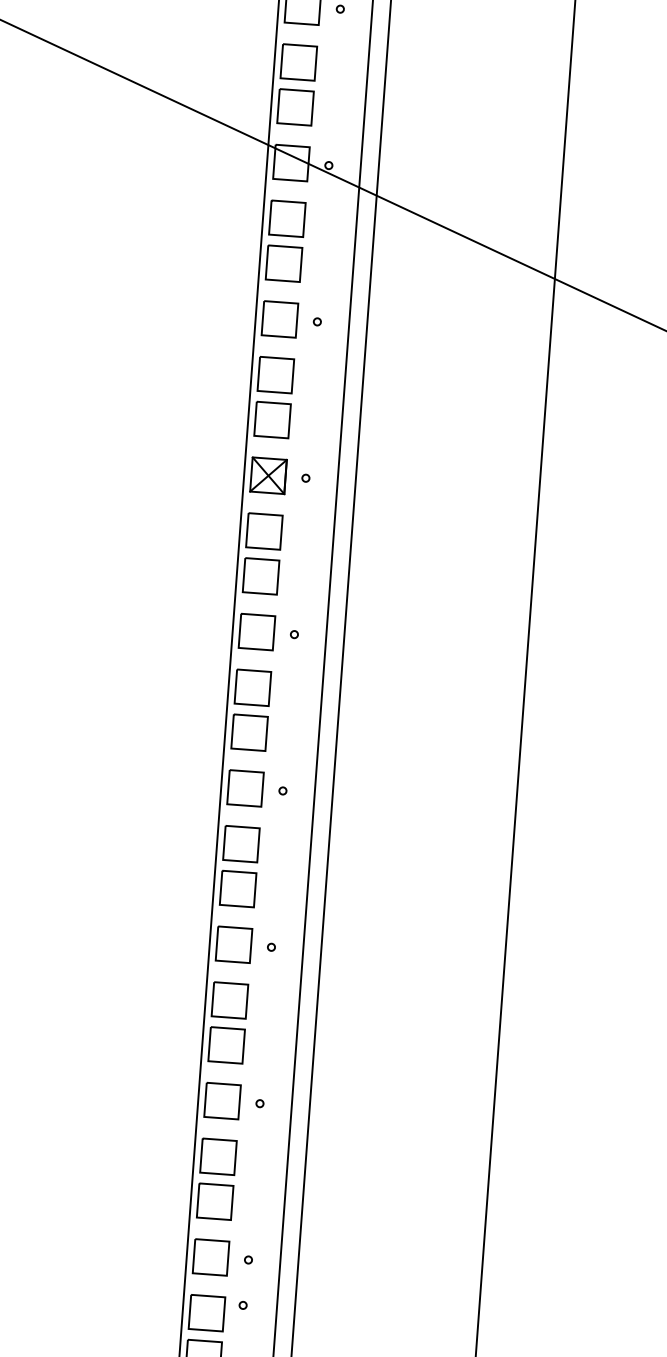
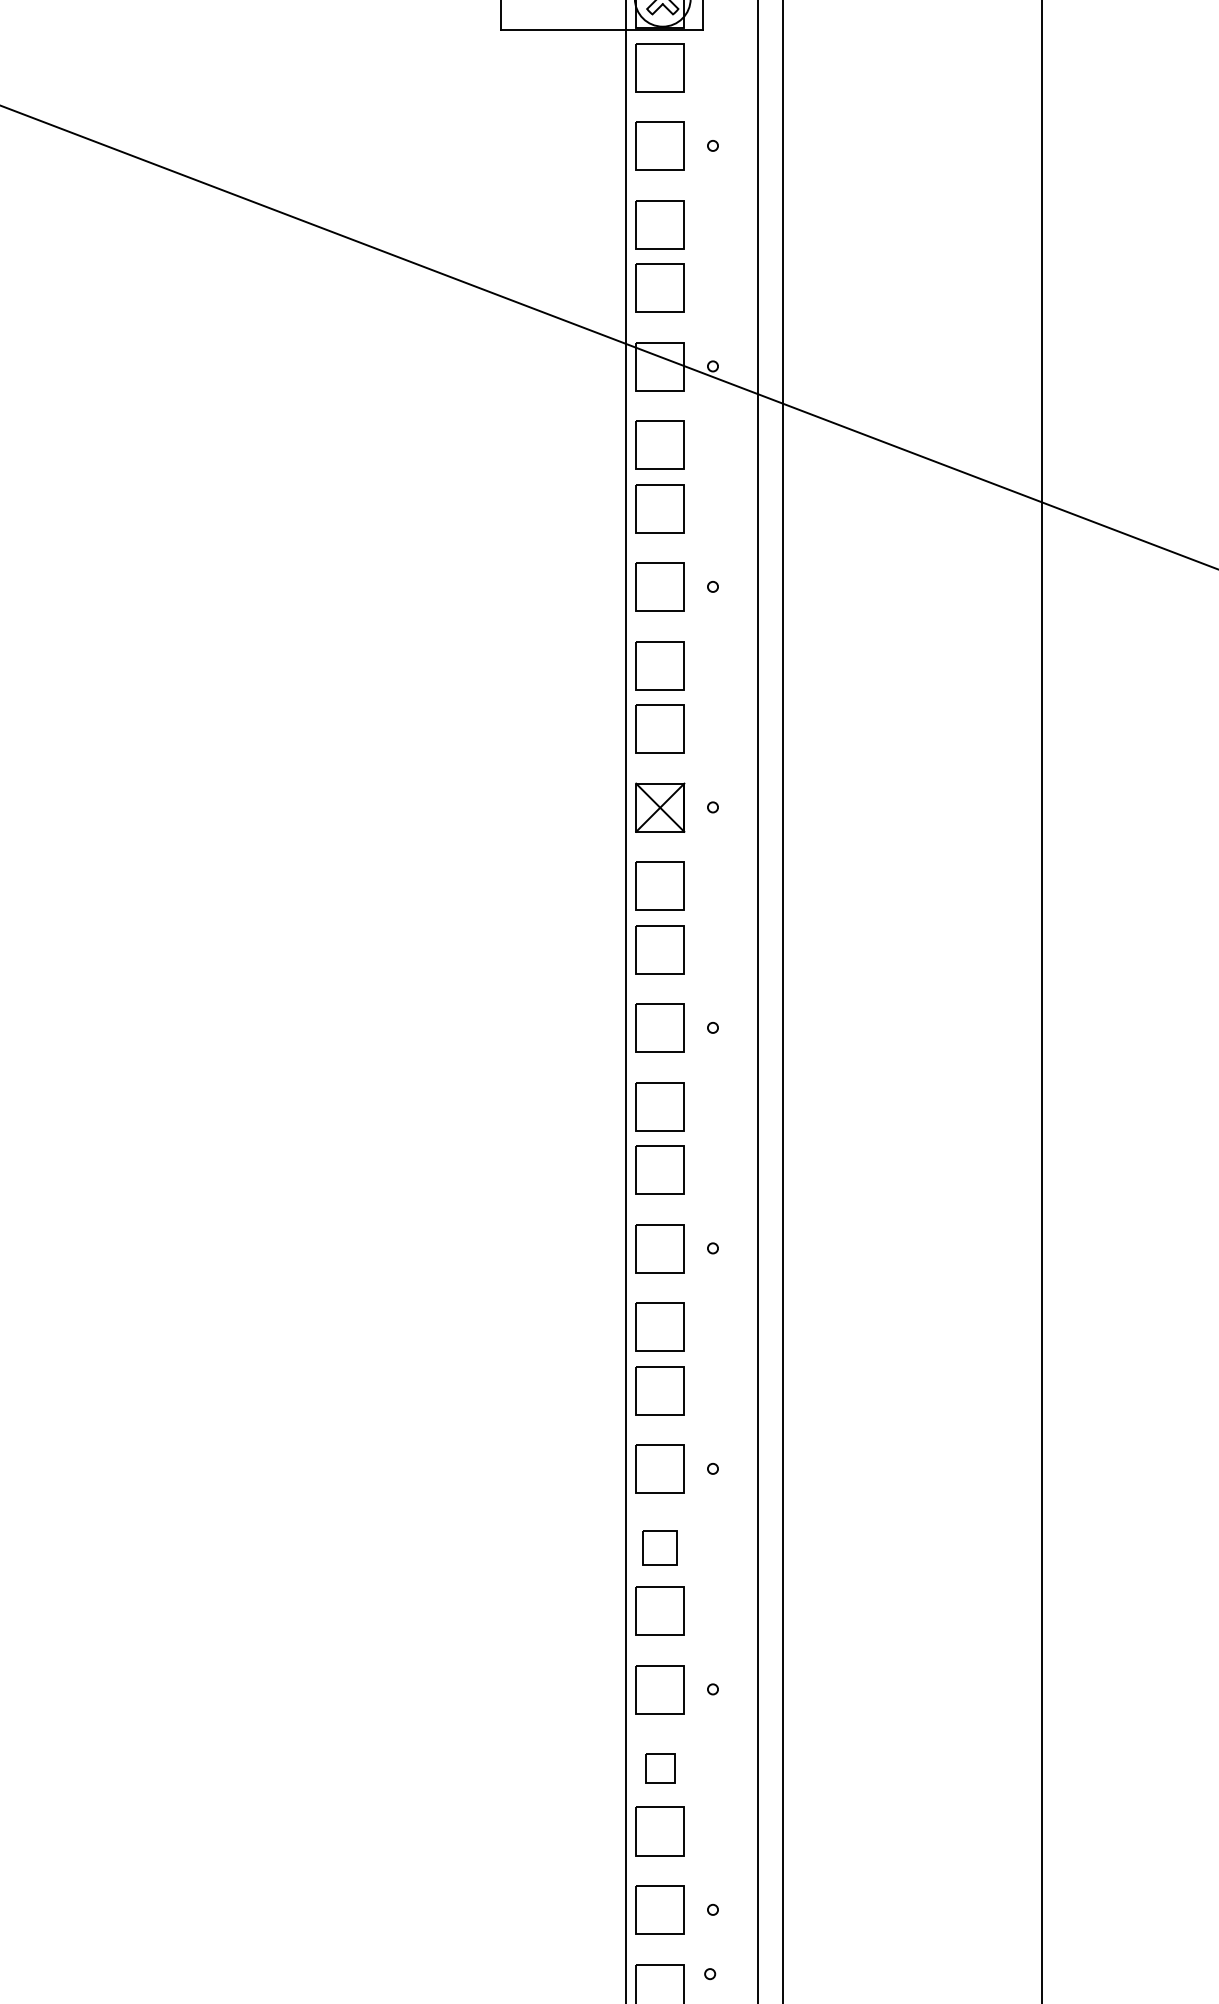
part: (229, 1000) -> (659, 1547), size x0.7
part: (217, 1156) -> (659, 1767), size x0.6

